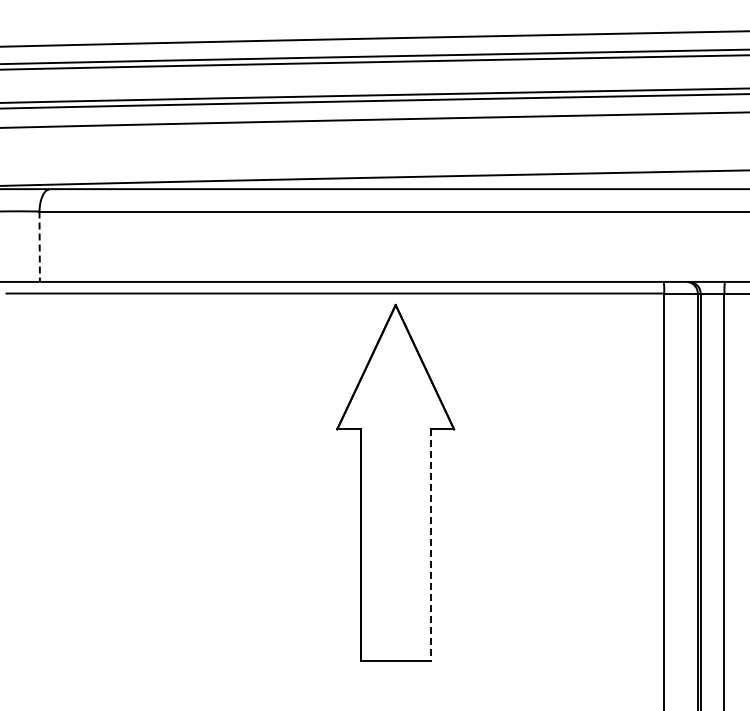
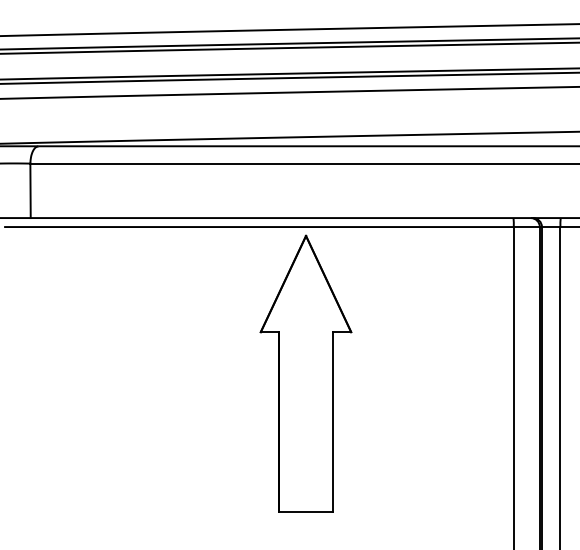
line: (39, 247) -> (30, 191), dashed -> solid
line: (430, 545) -> (332, 422), dashed -> solid

